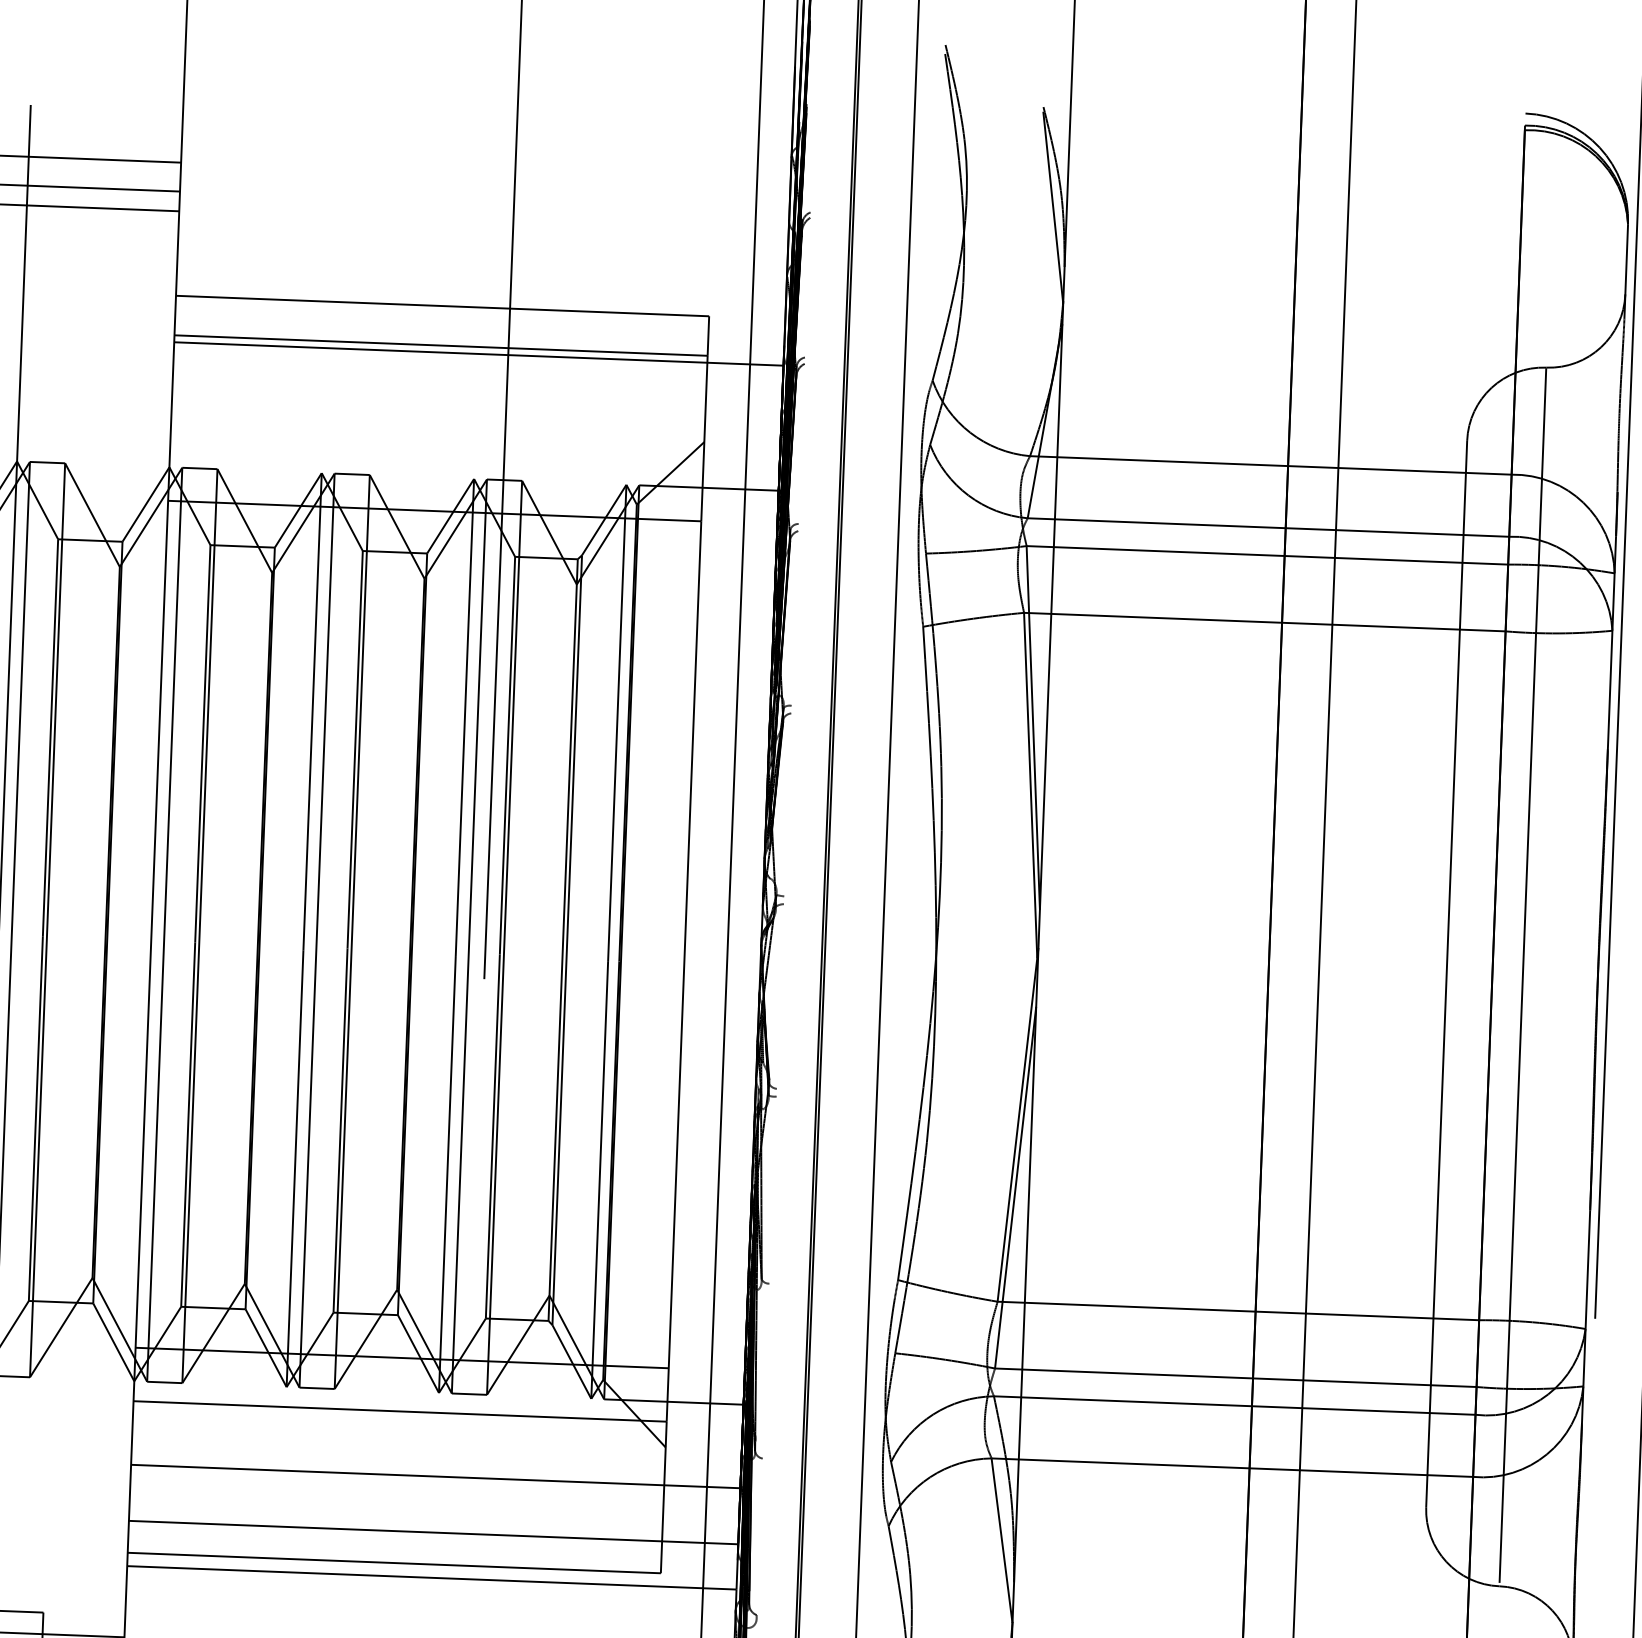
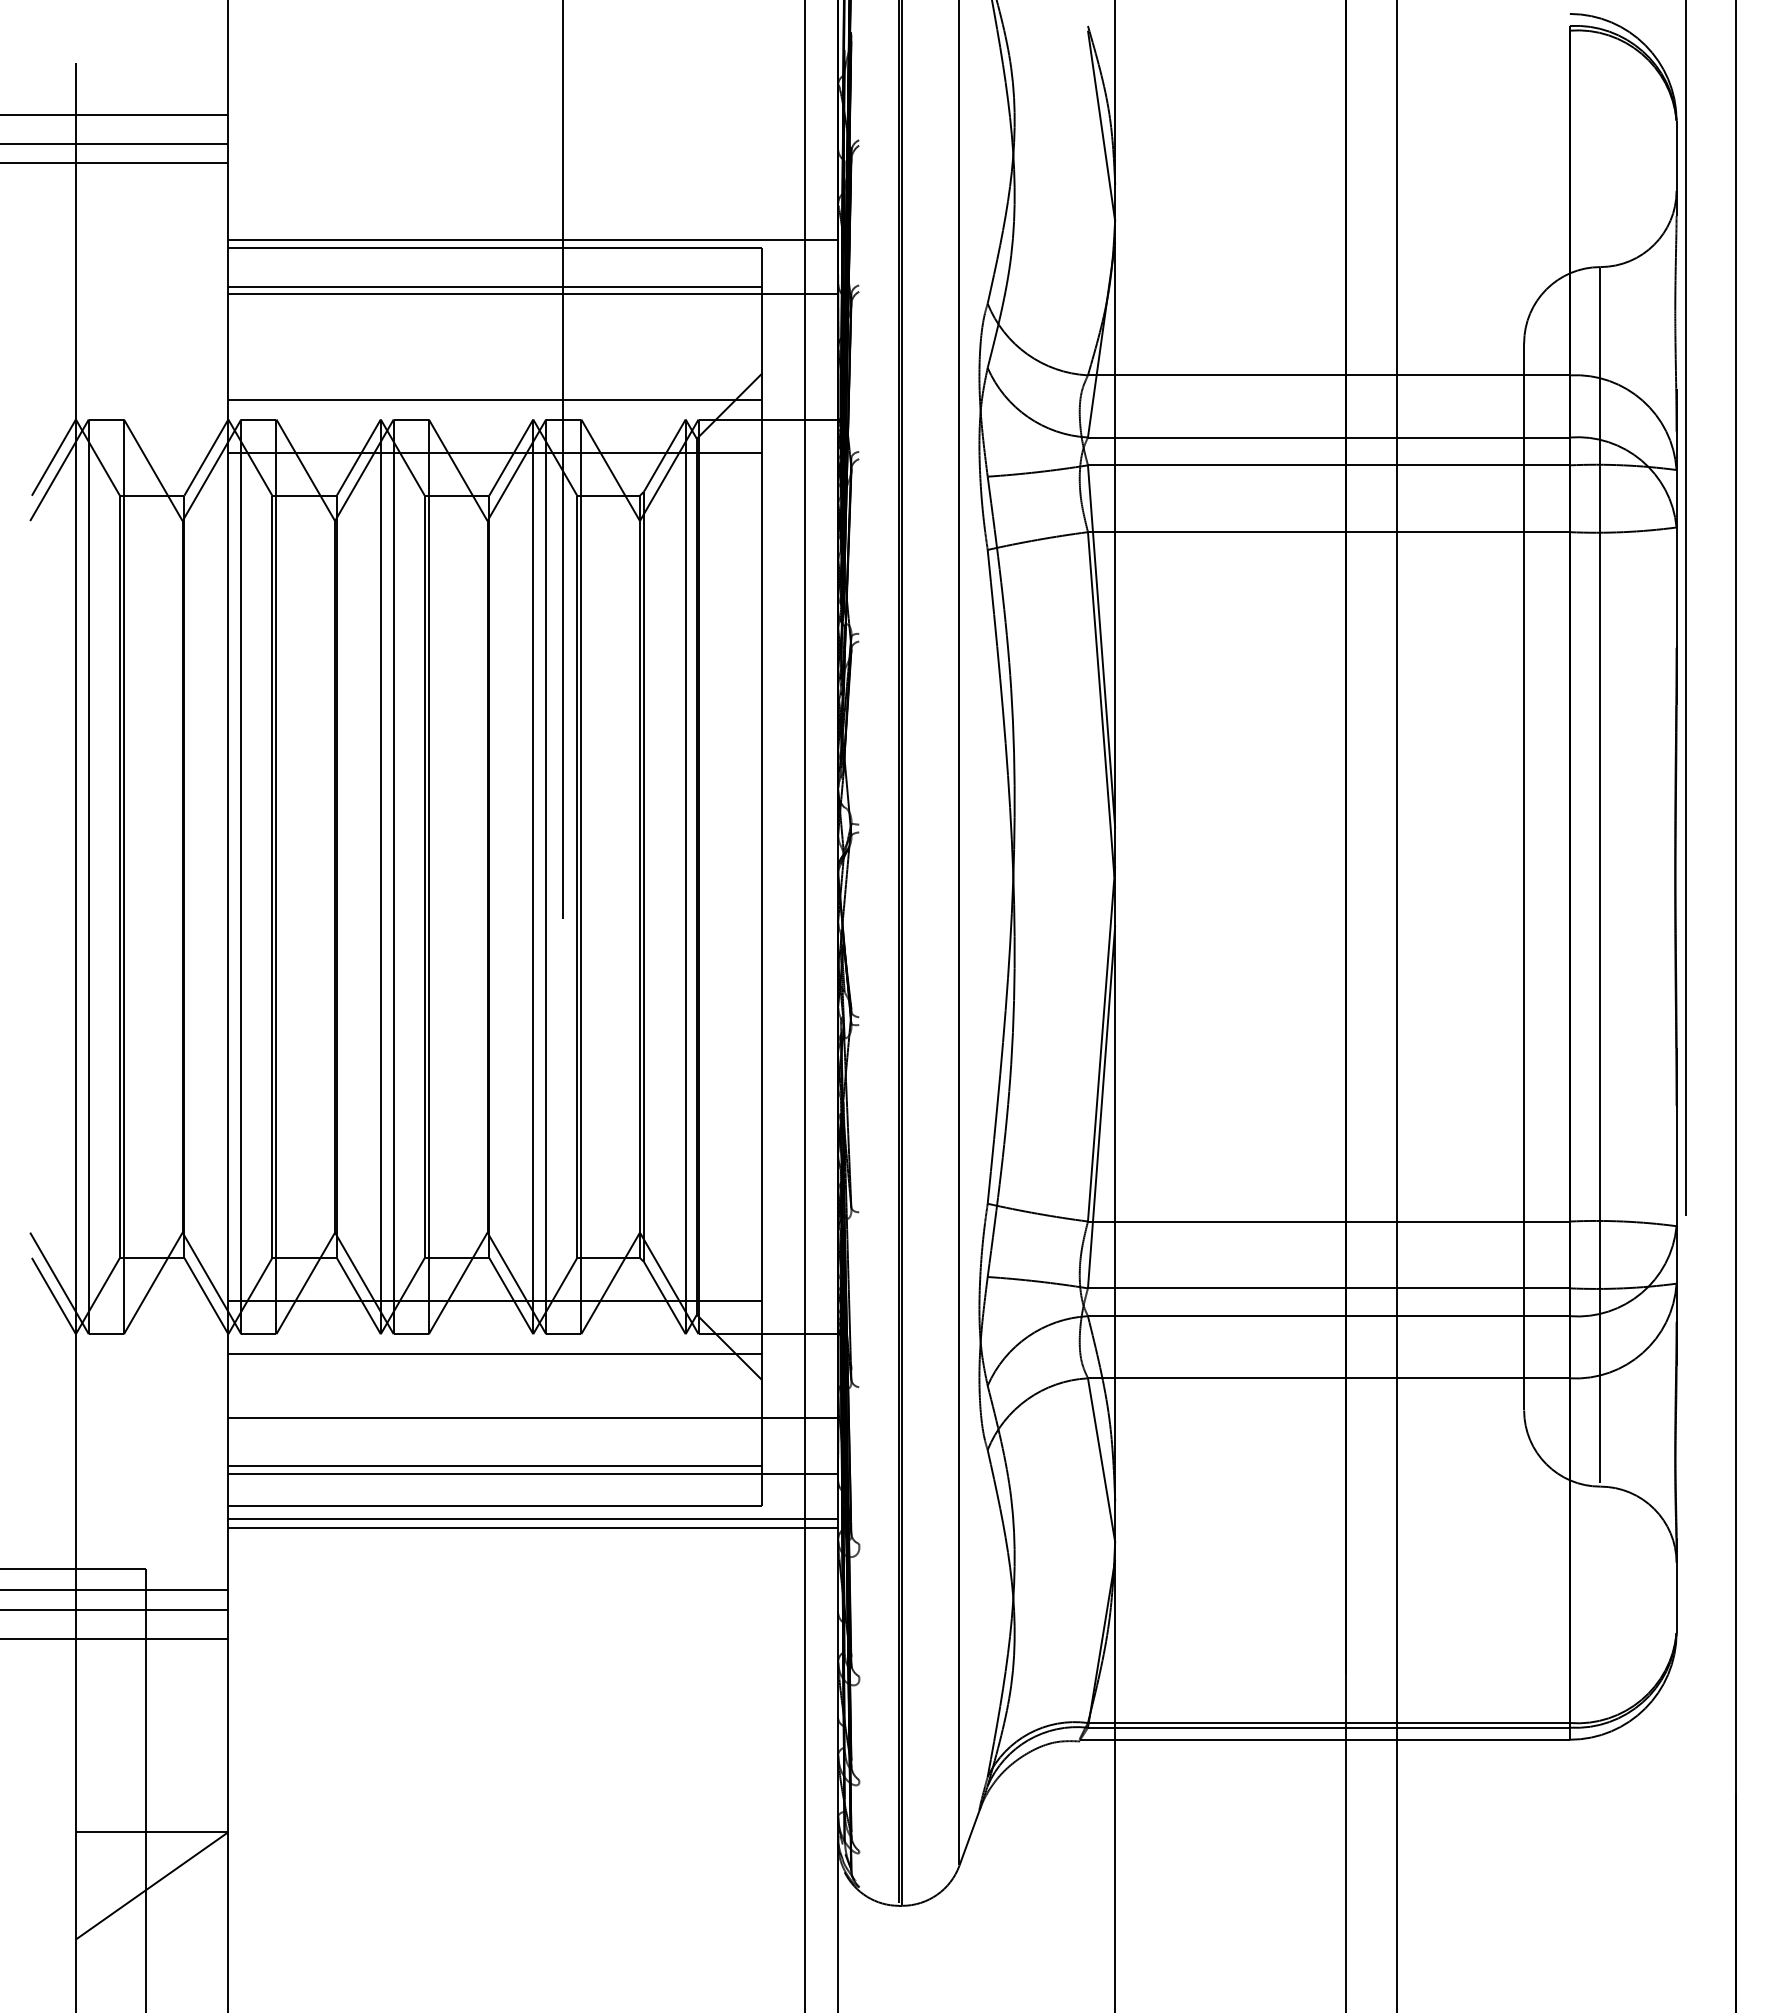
line: (481, 300) -> (533, 240), added
line: (436, 457) -> (494, 399), added
line: (395, 1523) -> (494, 1466), added
line: (431, 1587) -> (533, 1528), added

